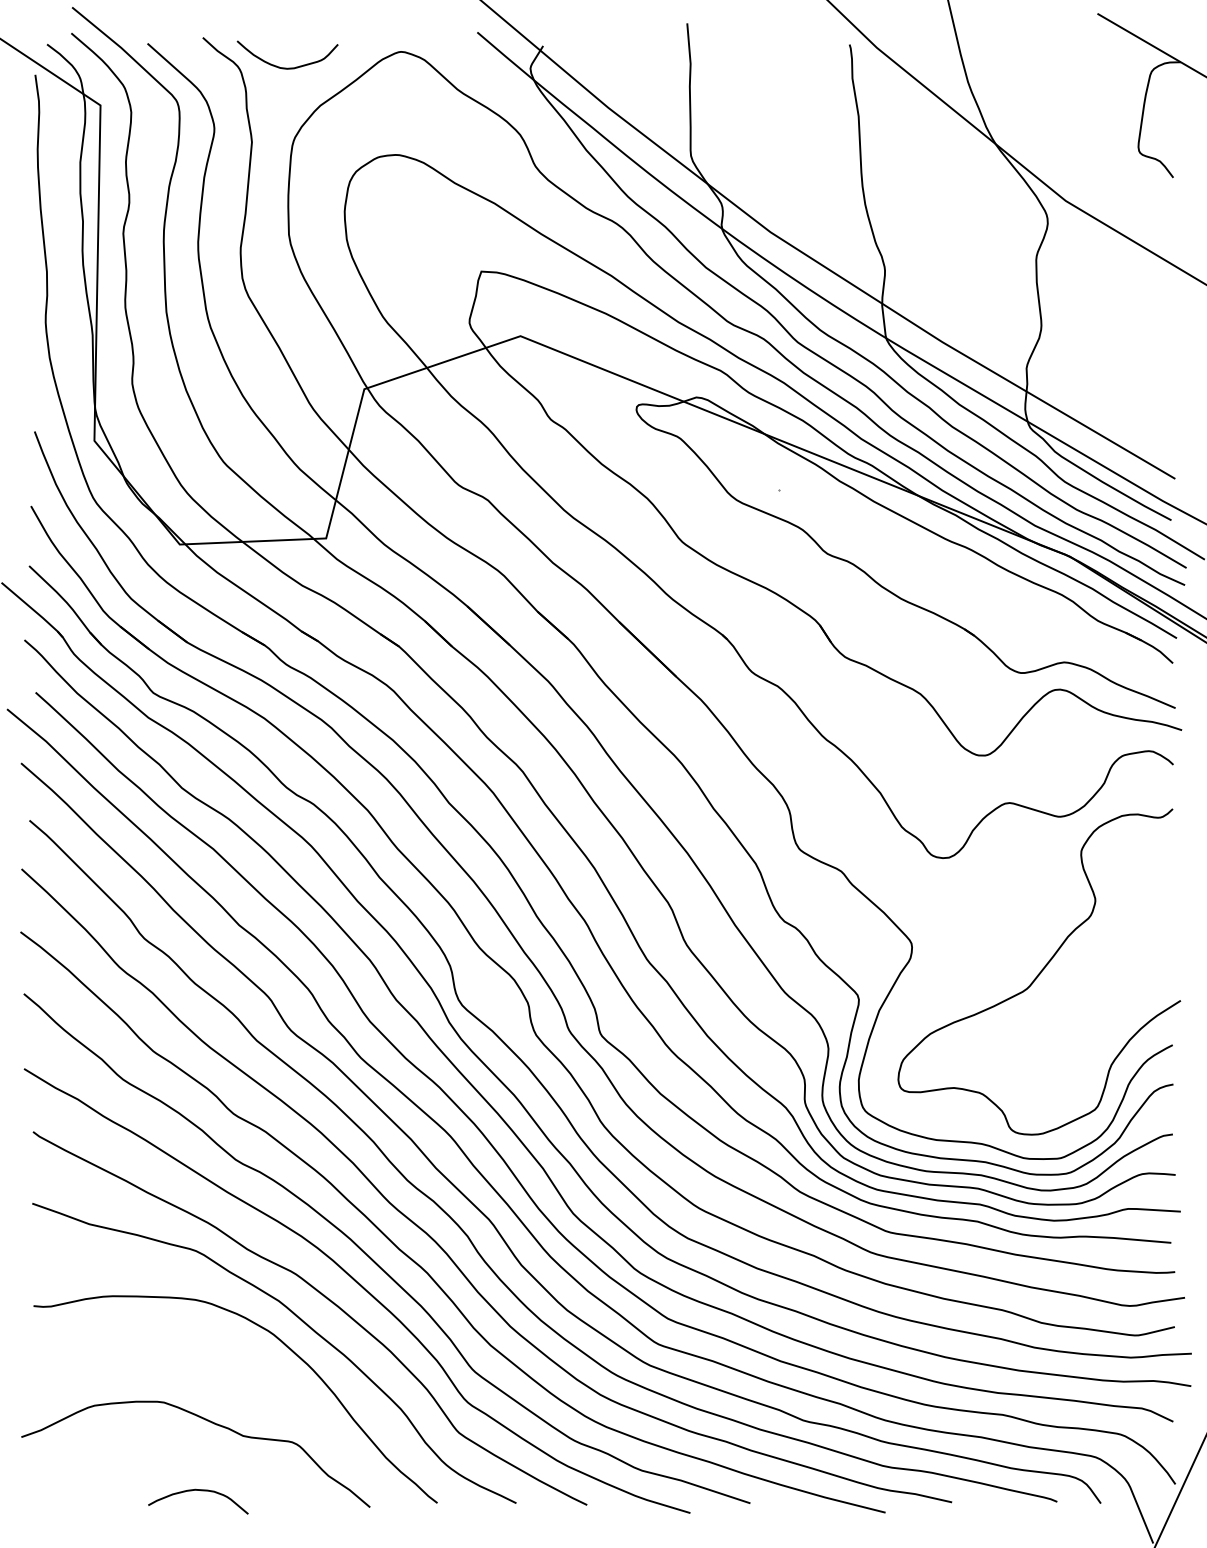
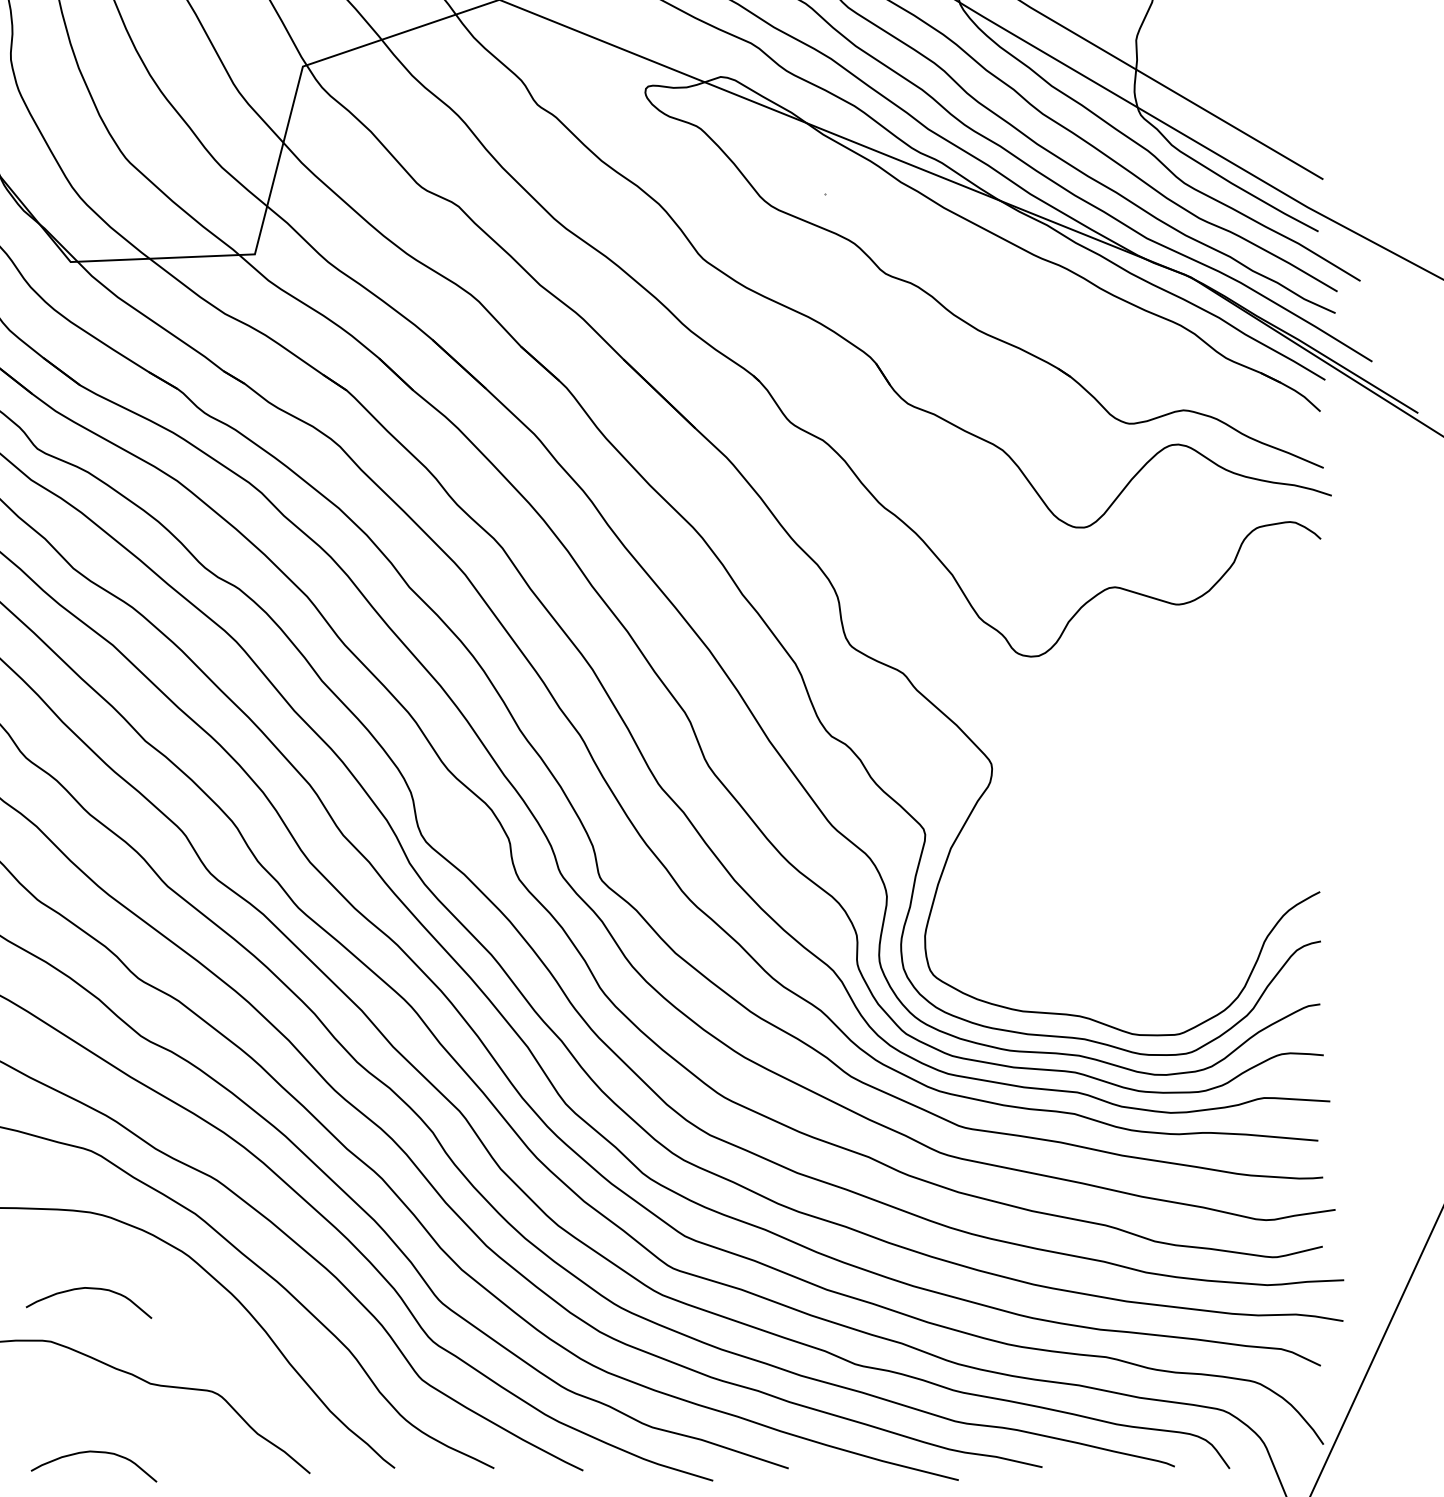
curve: (1040, 971) -> (1153, 799), removed
curve: (197, 1361) -> (92, 1290), added

